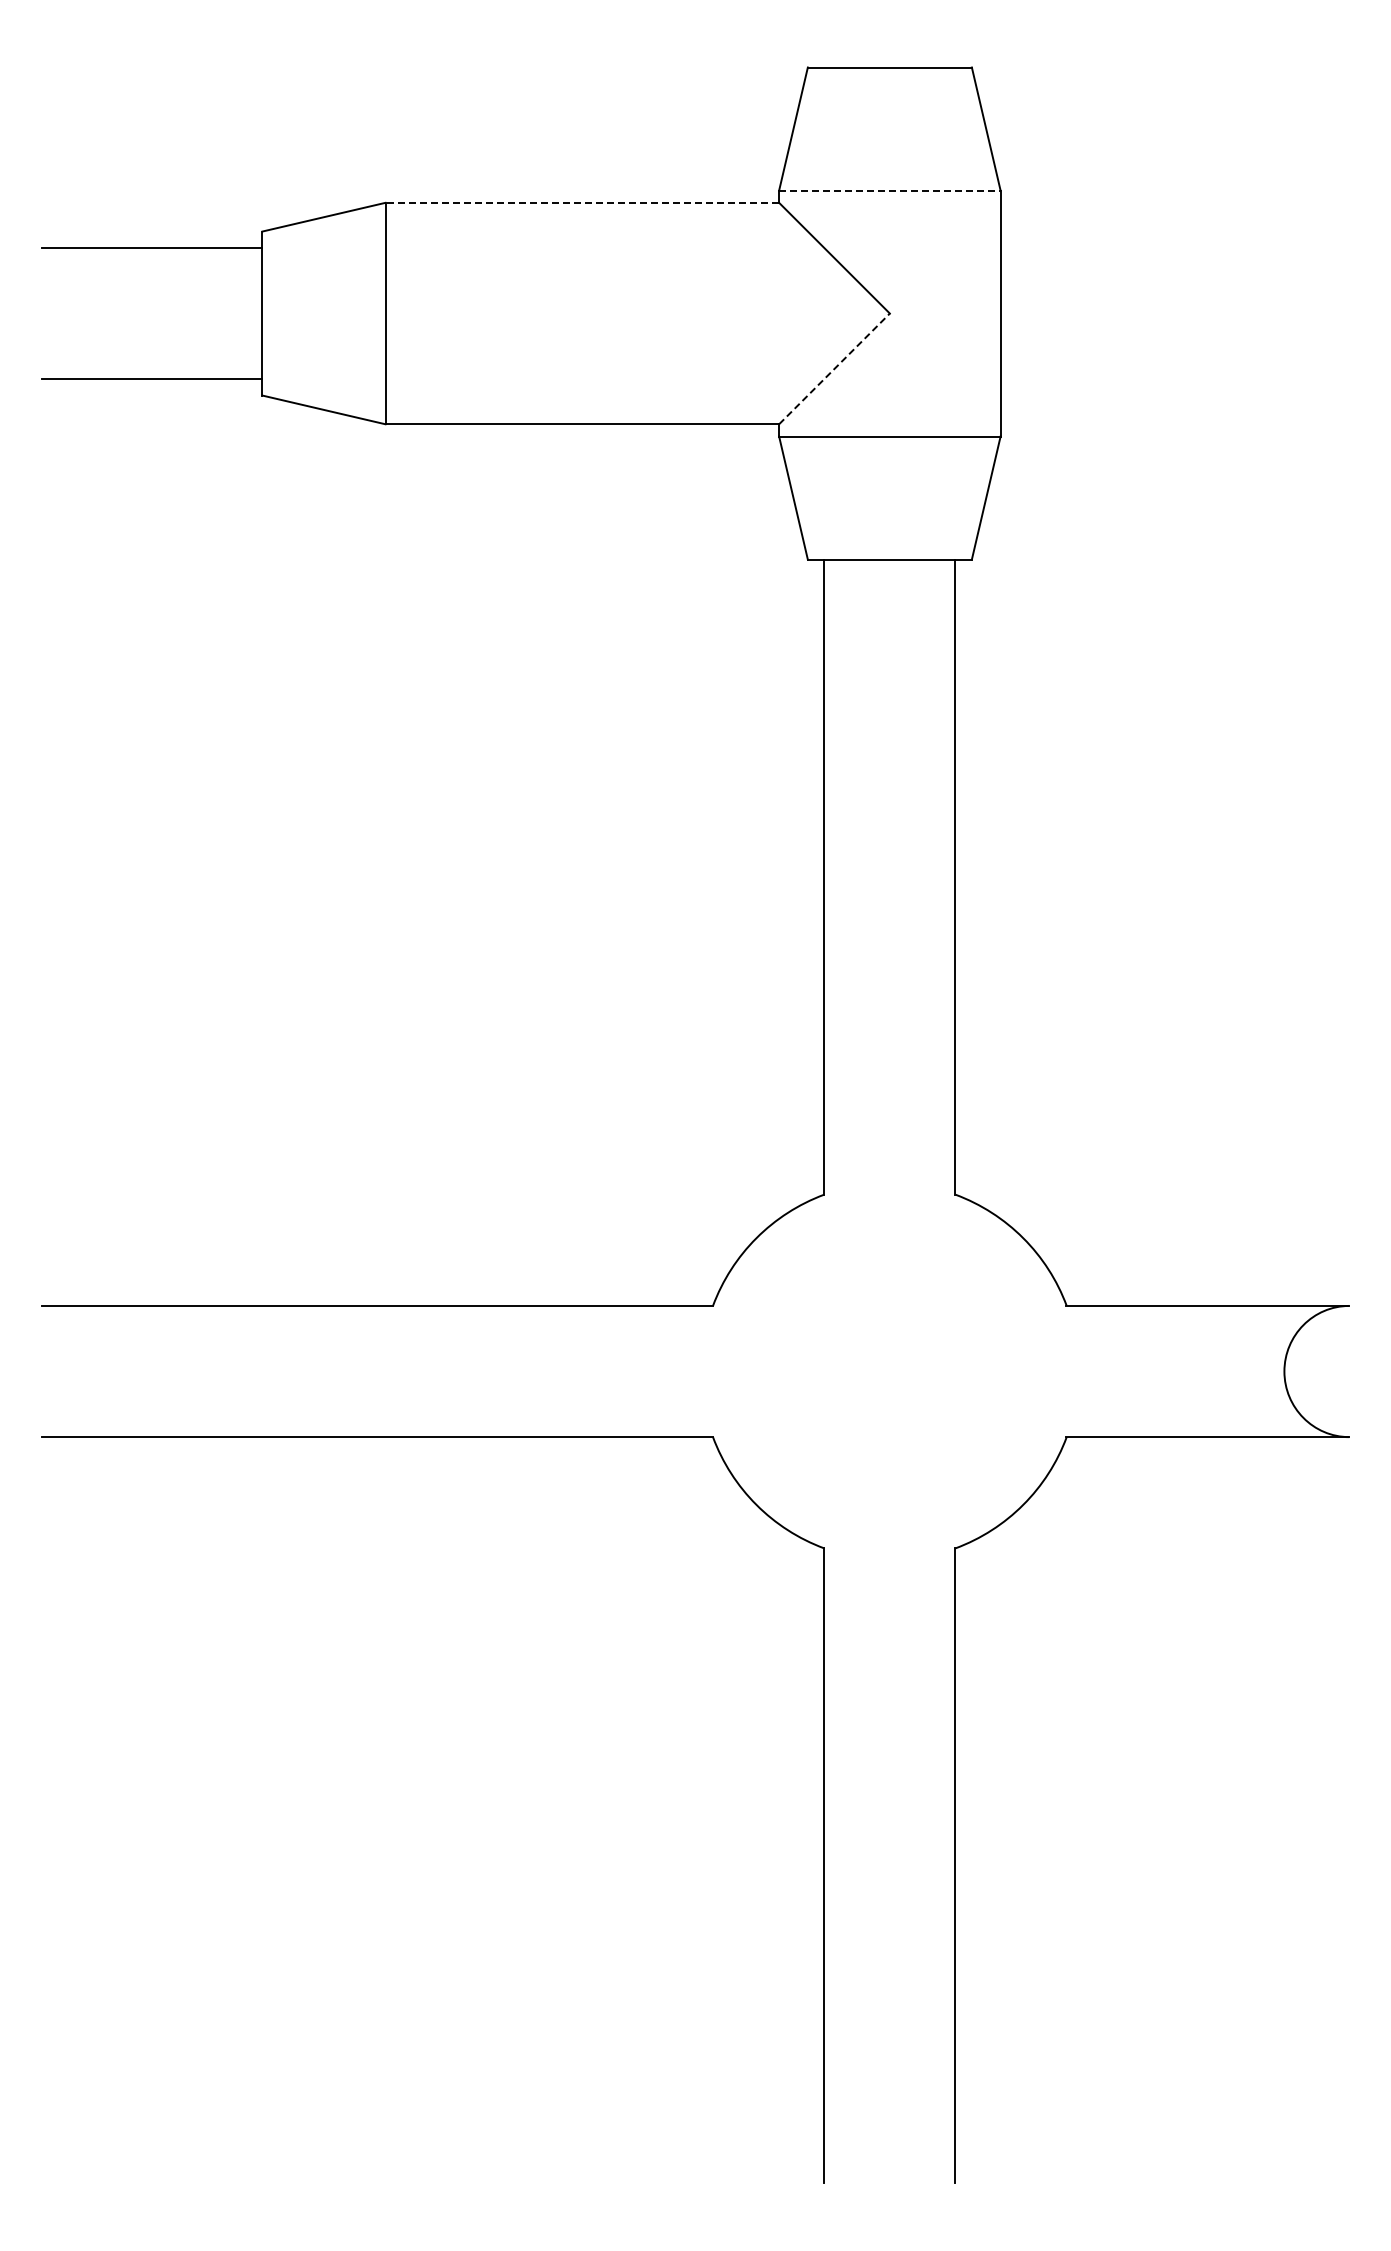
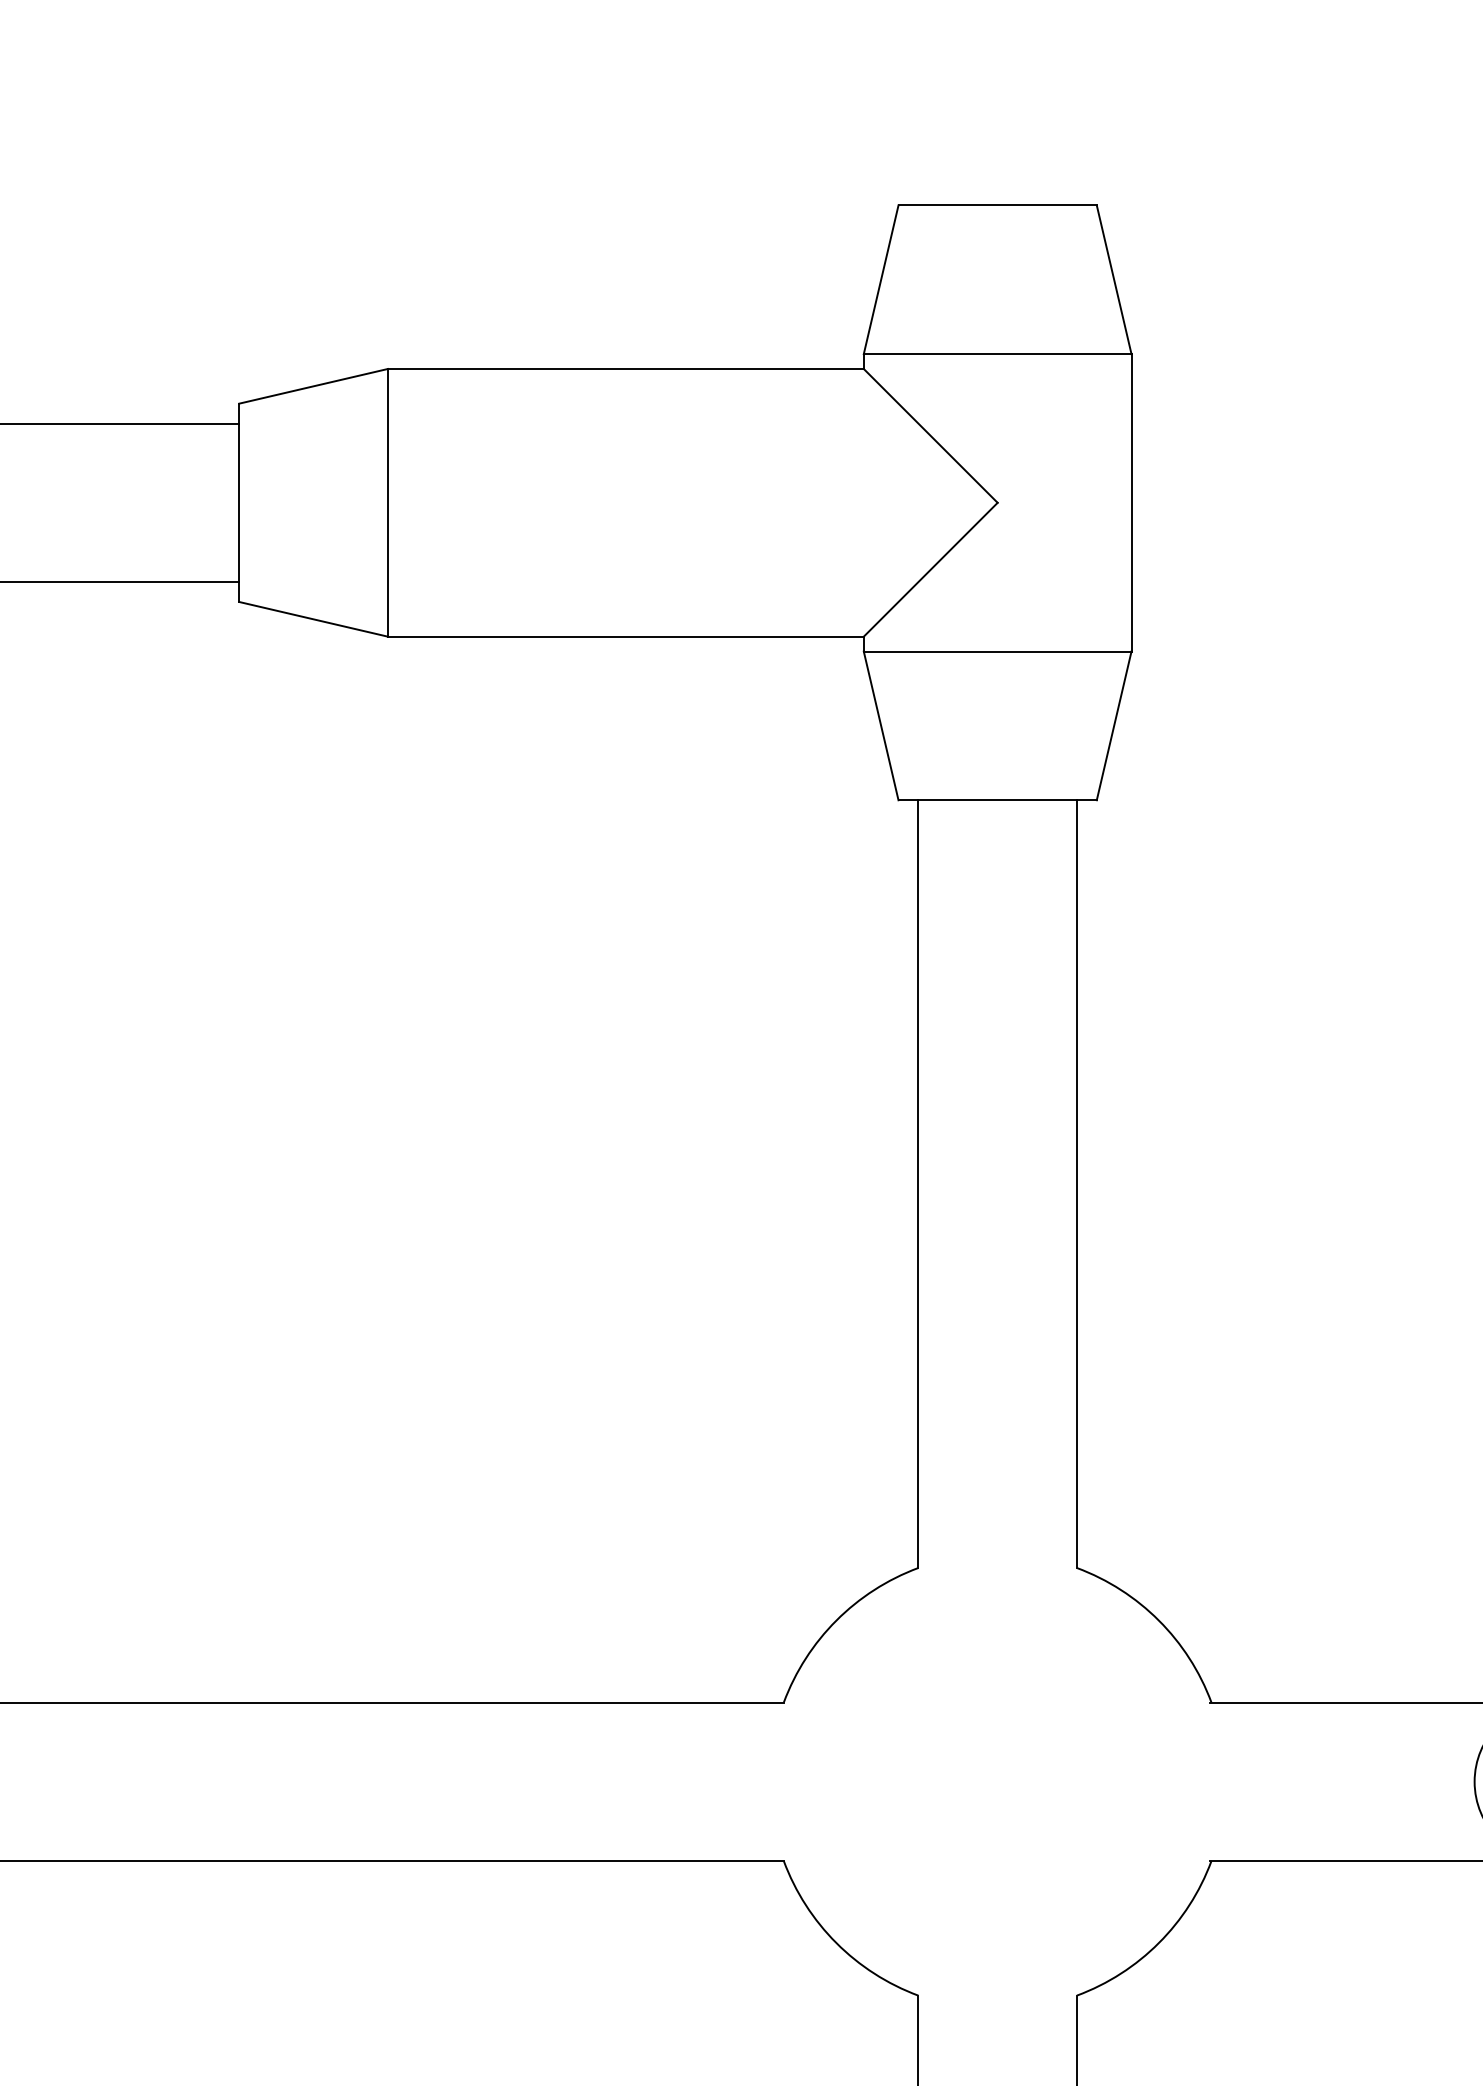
line: (889, 190) -> (997, 354), dashed -> solid
line: (582, 202) -> (626, 368), dashed -> solid
line: (834, 368) -> (930, 569), dashed -> solid

